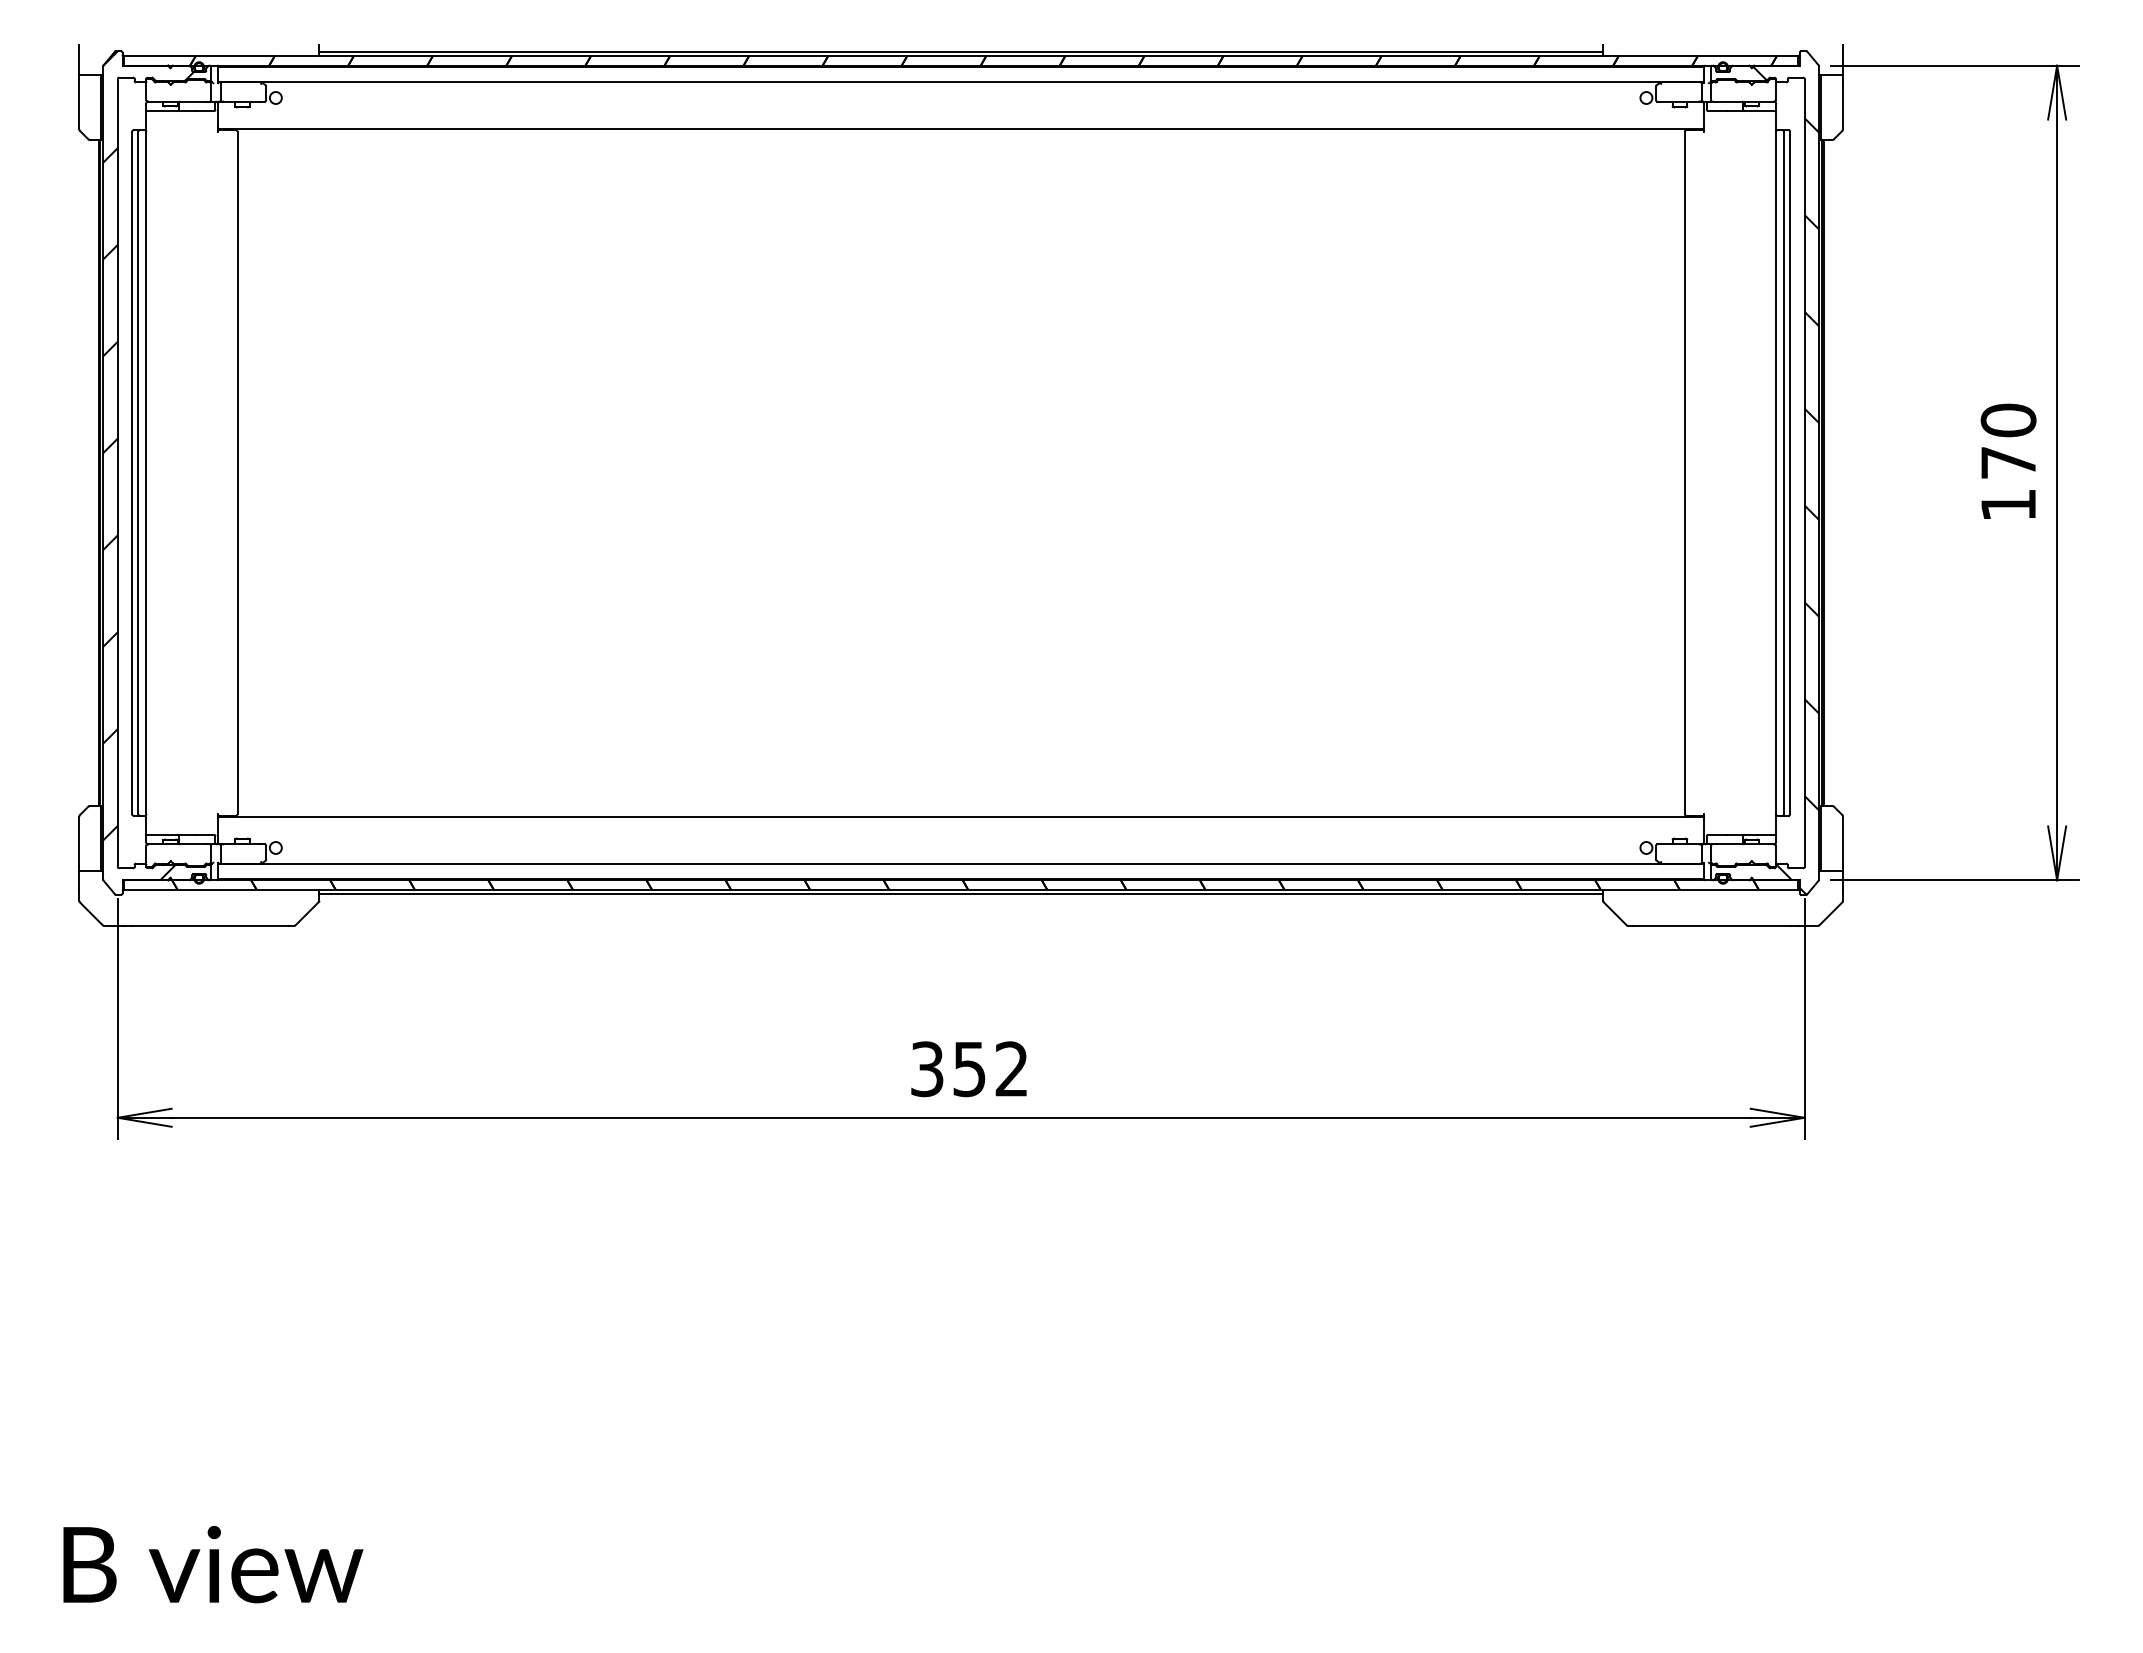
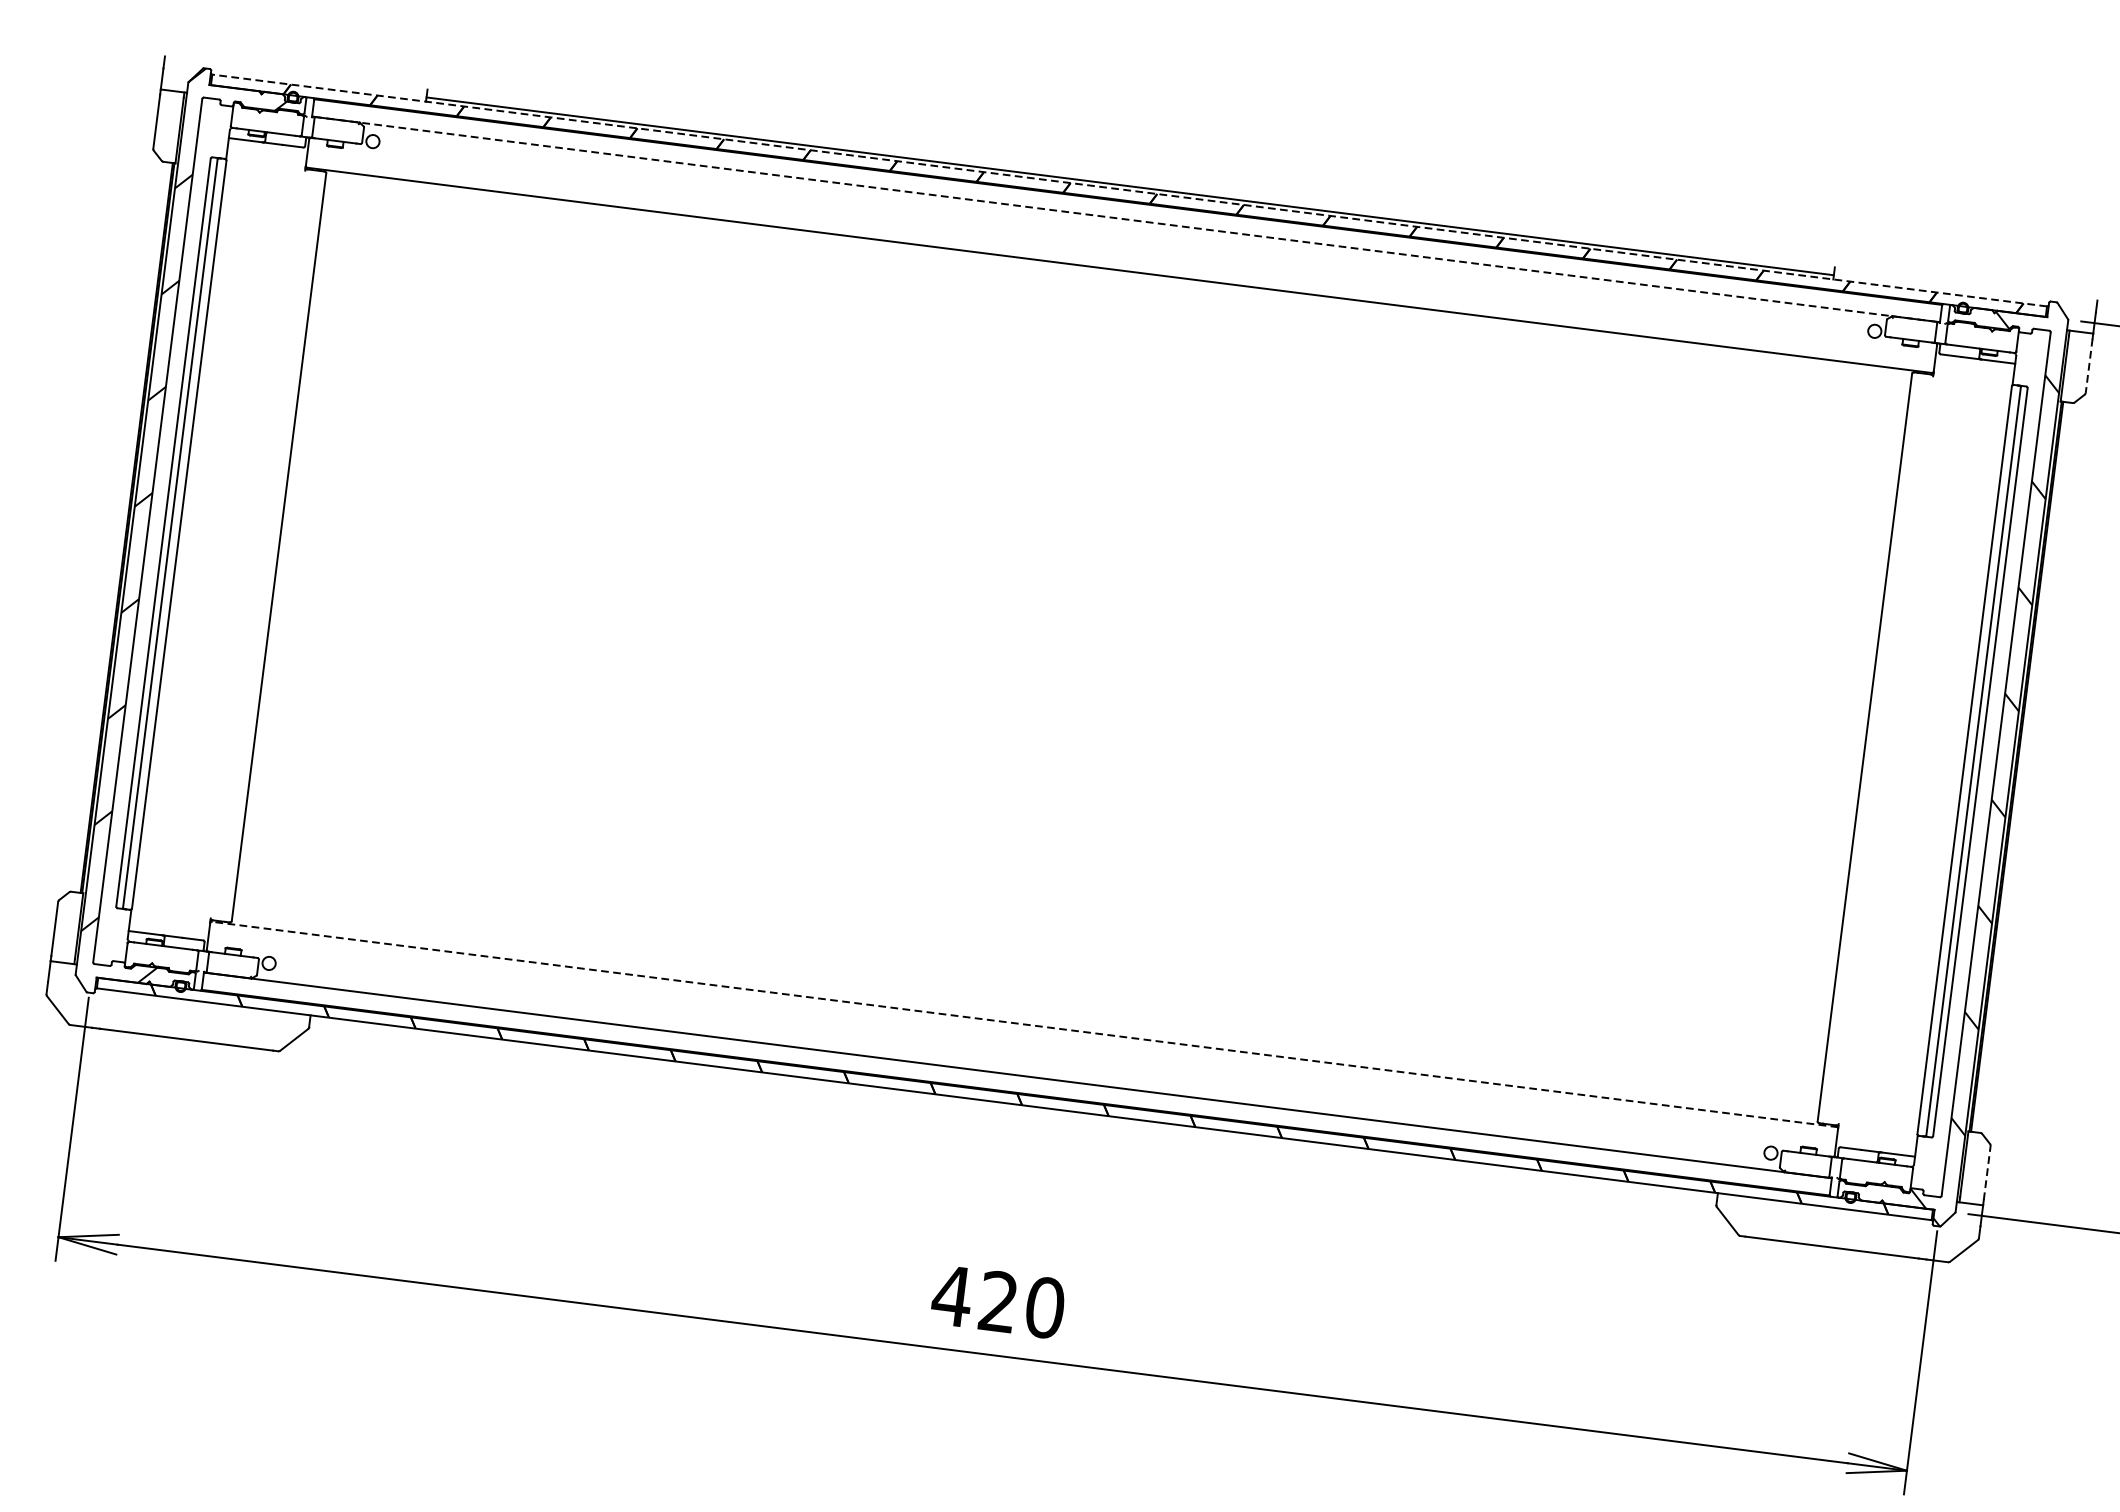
line: (960, 56) -> (1128, 190), solid -> dashed
line: (961, 82) -> (1126, 219), solid -> dashed
line: (1842, 104) -> (2088, 365), solid -> dashed
line: (961, 817) -> (1024, 1024), solid -> dashed
line: (1842, 841) -> (1986, 1173), solid -> dashed
line: (961, 893) -> (1014, 1108), removed
text: (968, 1069) -> (997, 1302), 352 -> 420

